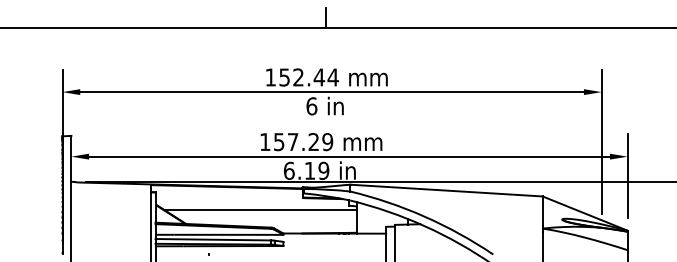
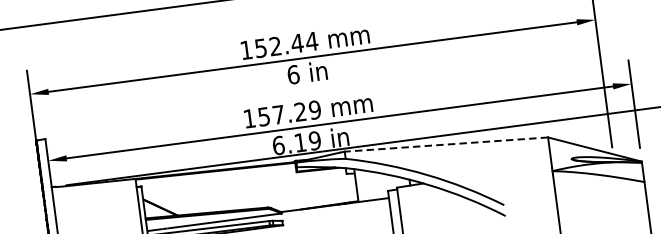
line: (446, 190) -> (446, 144), solid -> dashed
line: (260, 210) -> (253, 191), removed

